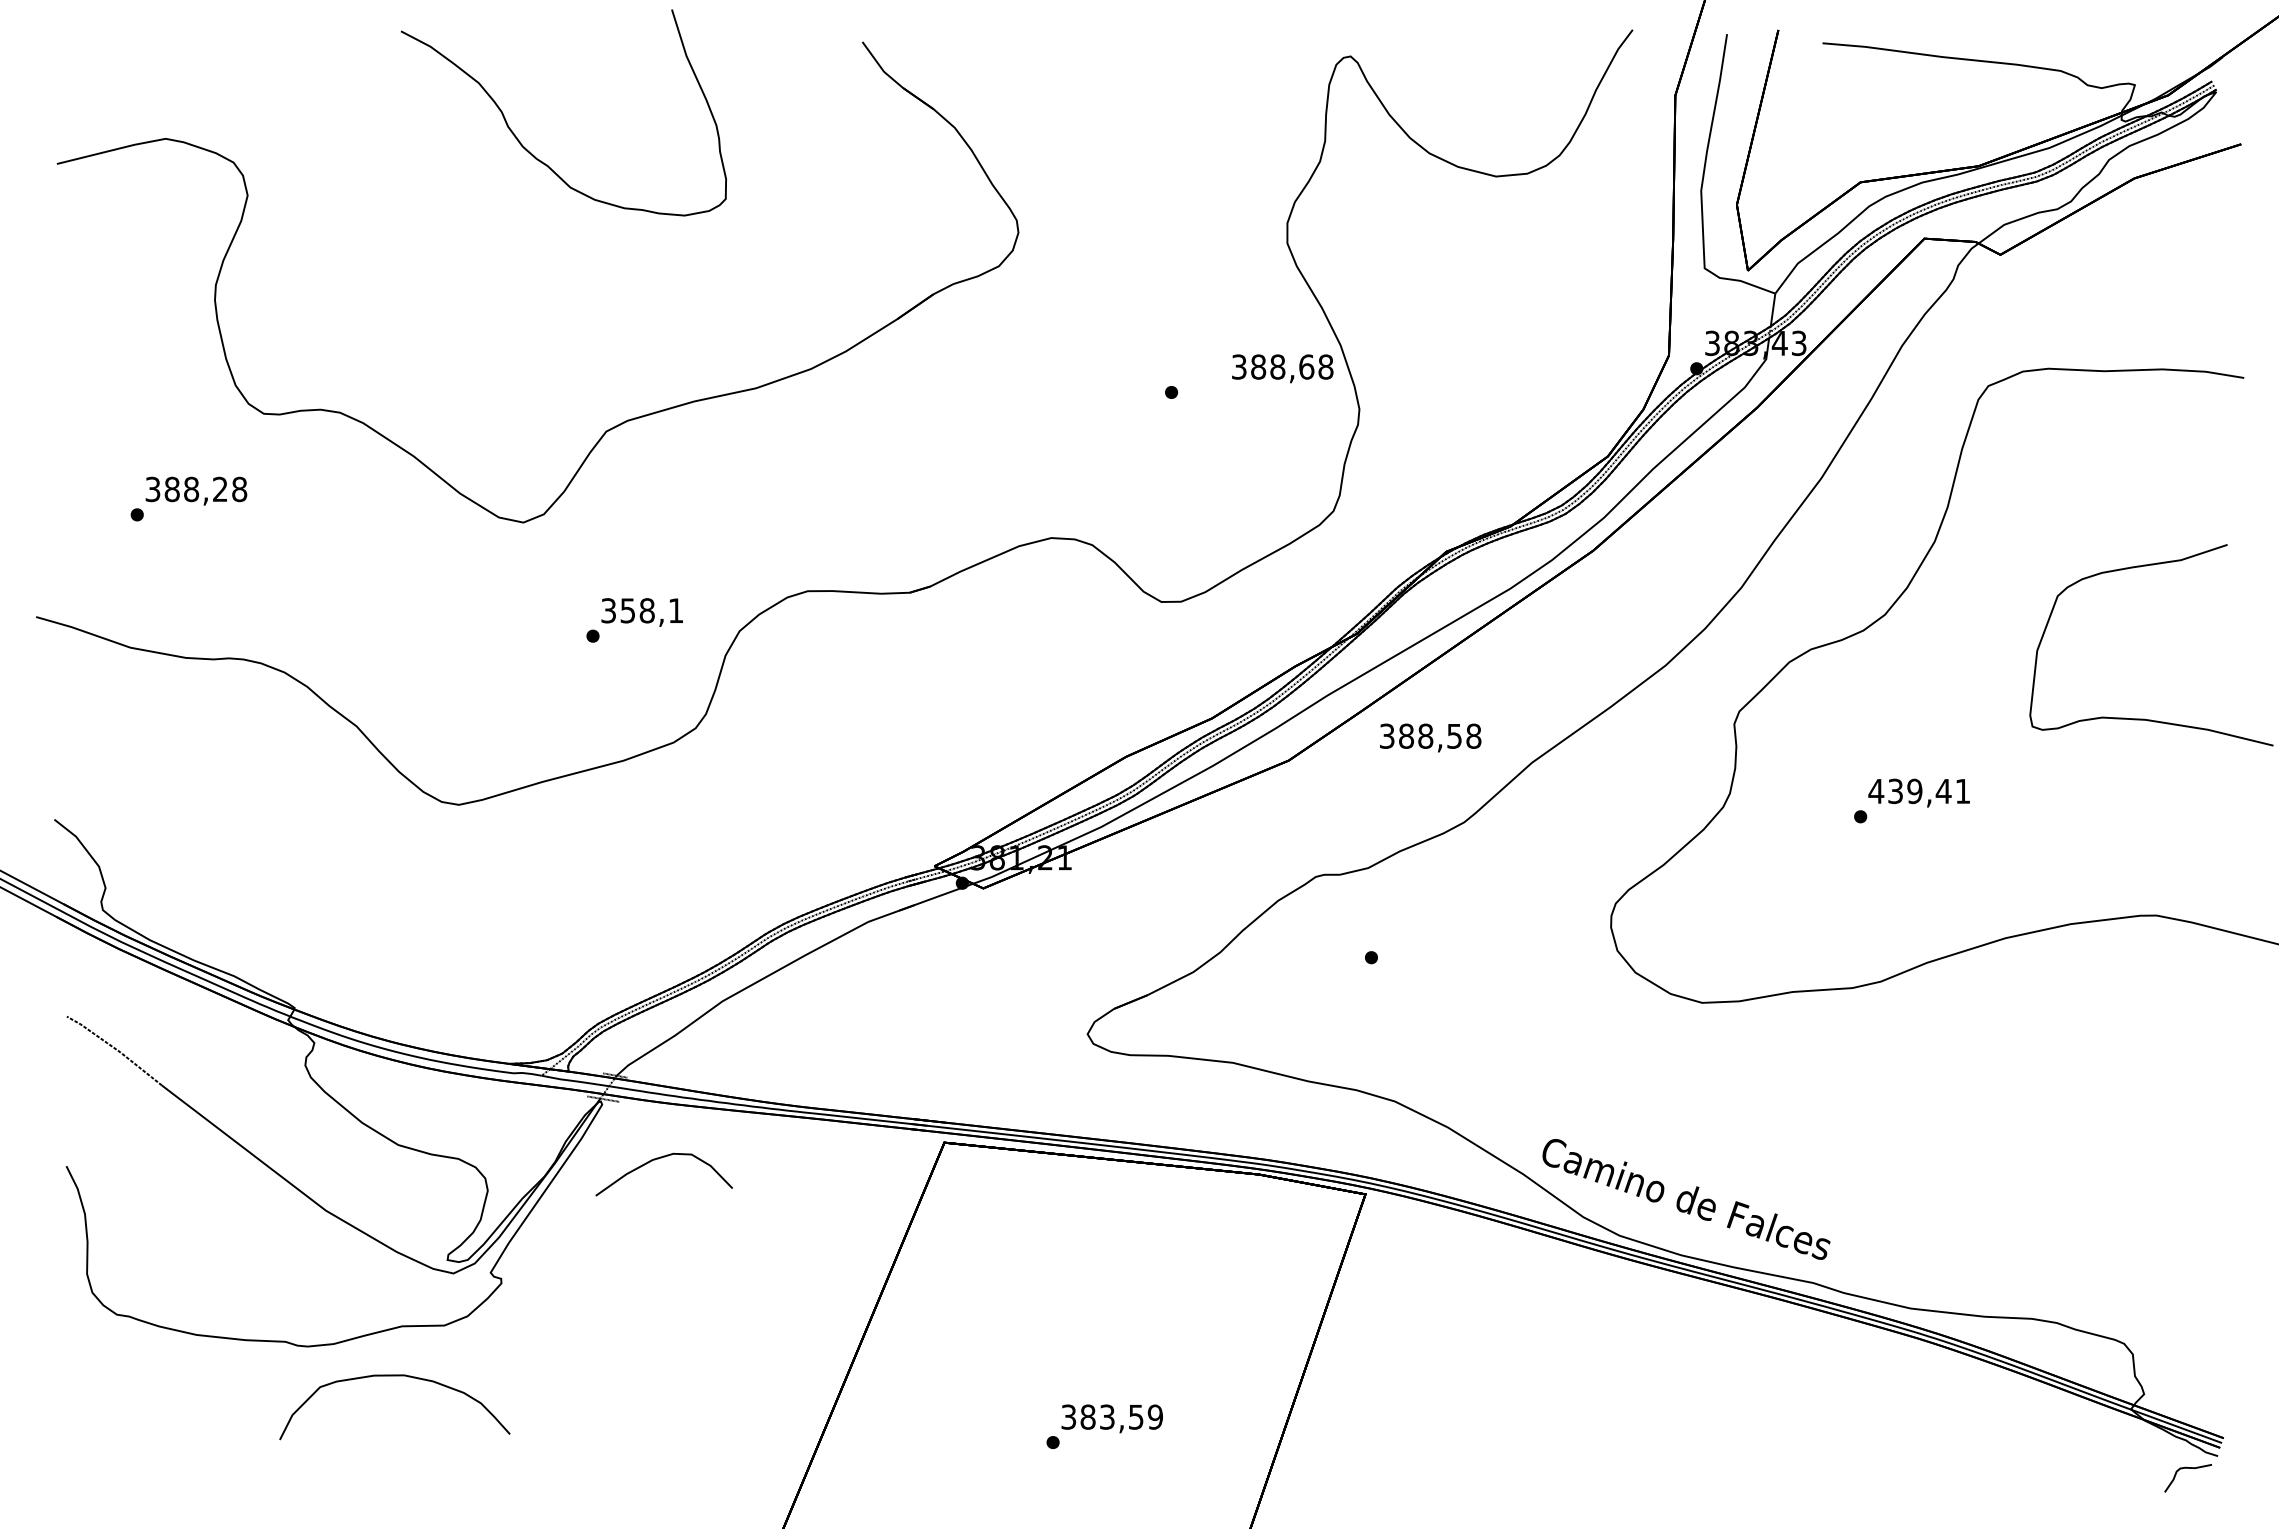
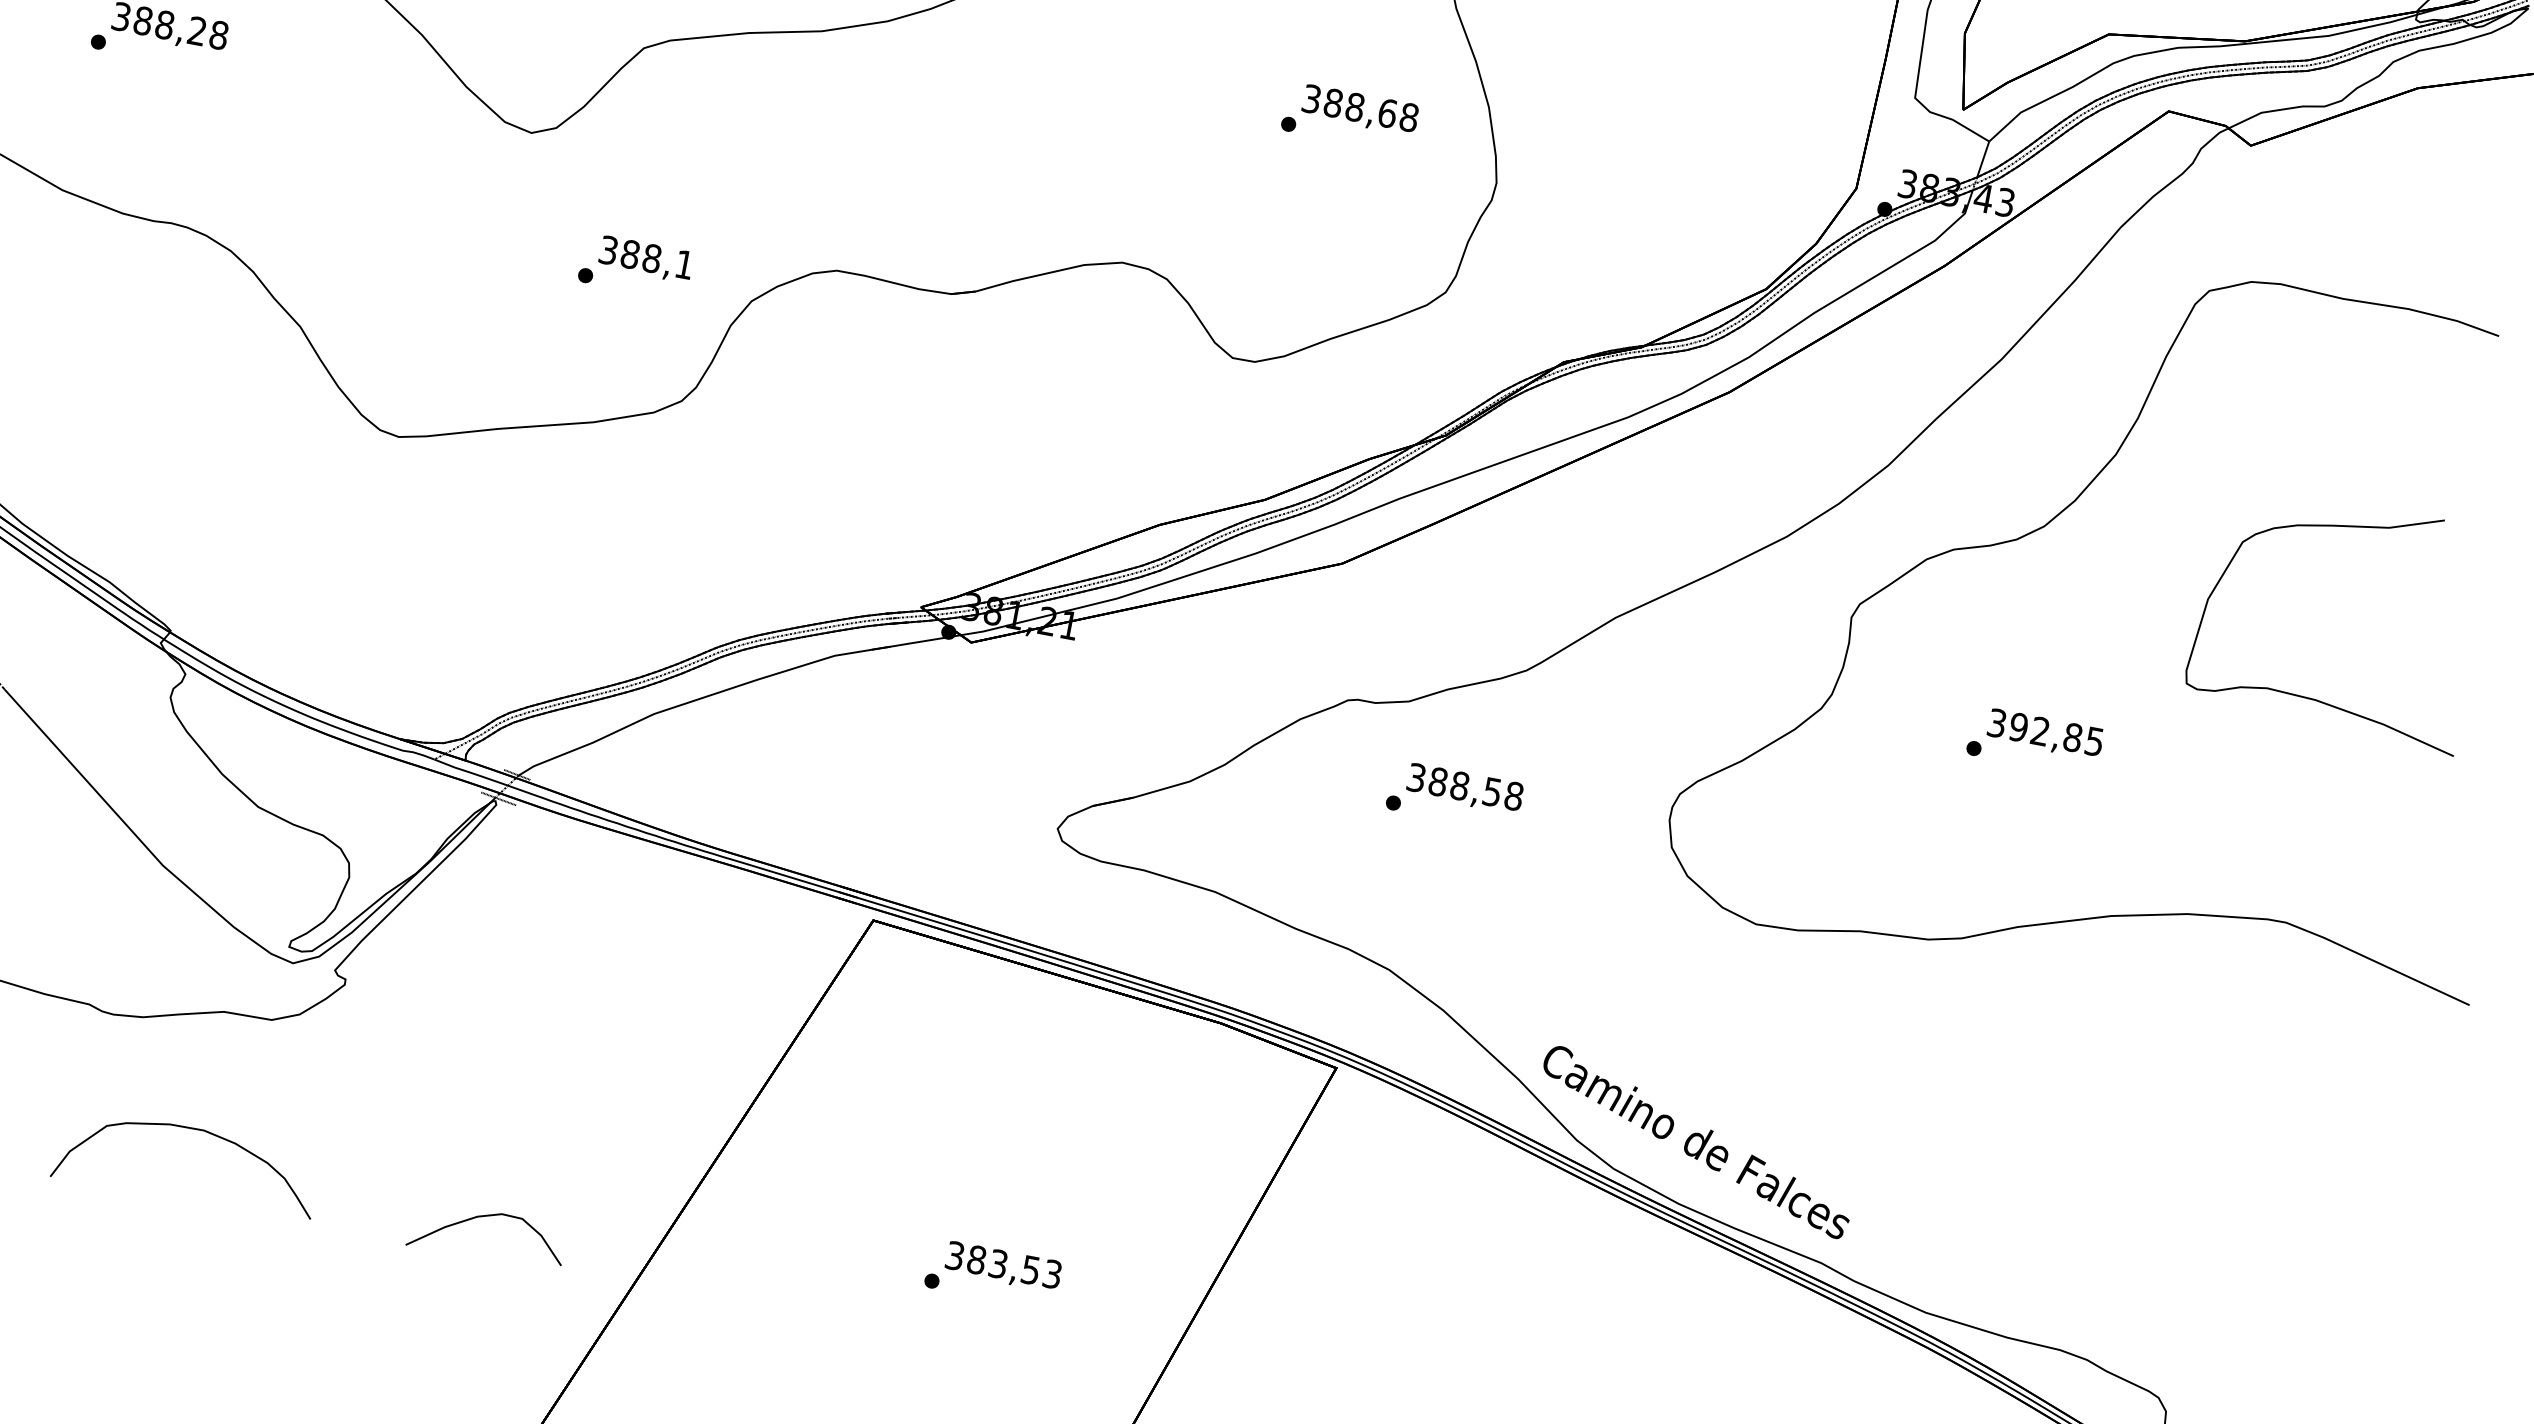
text: (1282, 368) -> (1360, 109), moved
text: (627, 610) -> (629, 254), 358,1 -> 388,1
text: (1430, 737) -> (1465, 788), moved
text: (1918, 791) -> (2044, 732), 439,41 -> 392,85
curve: (658, 1159) -> (483, 1217), moved
curve: (394, 1376) -> (192, 1129), moved
text: (1154, 1416) -> (1051, 1273), 383,59 -> 383,53

